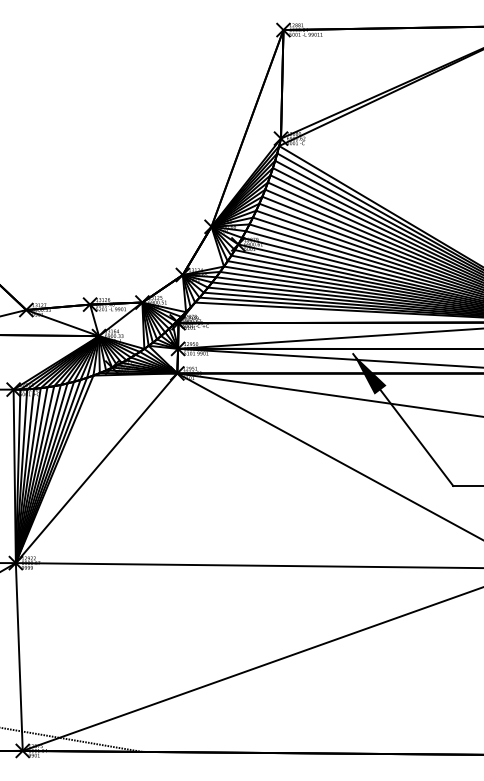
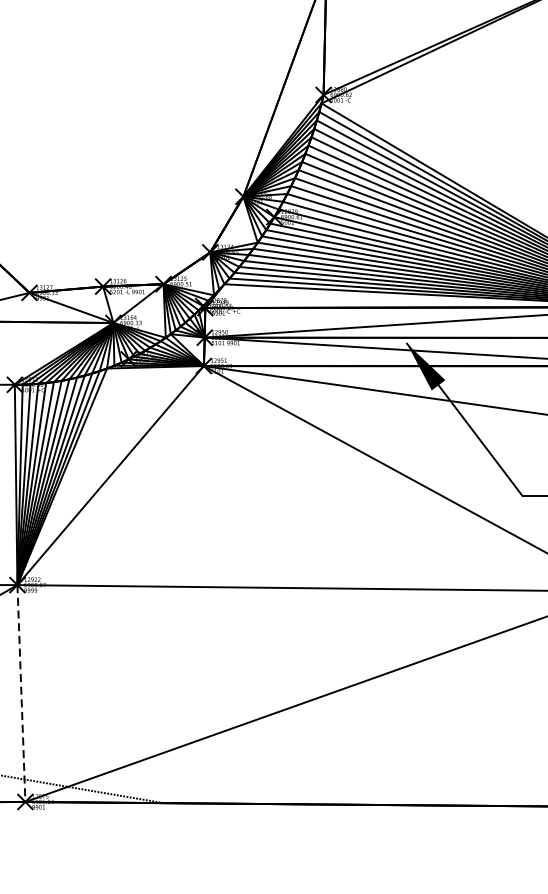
line: (19, 657) -> (21, 694), solid -> dashed

